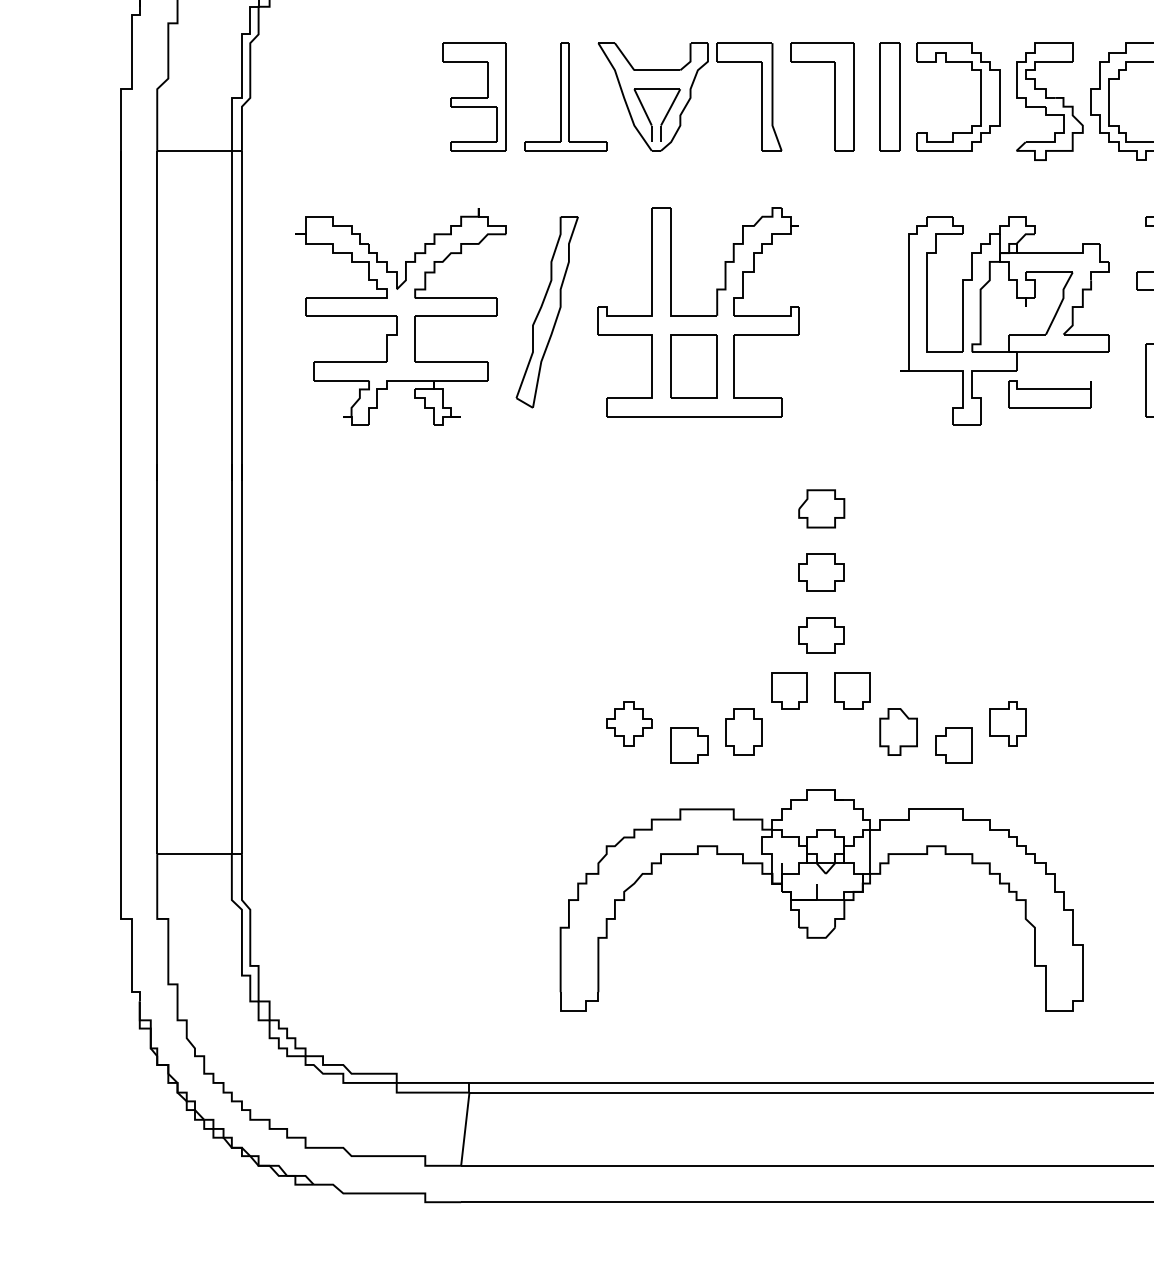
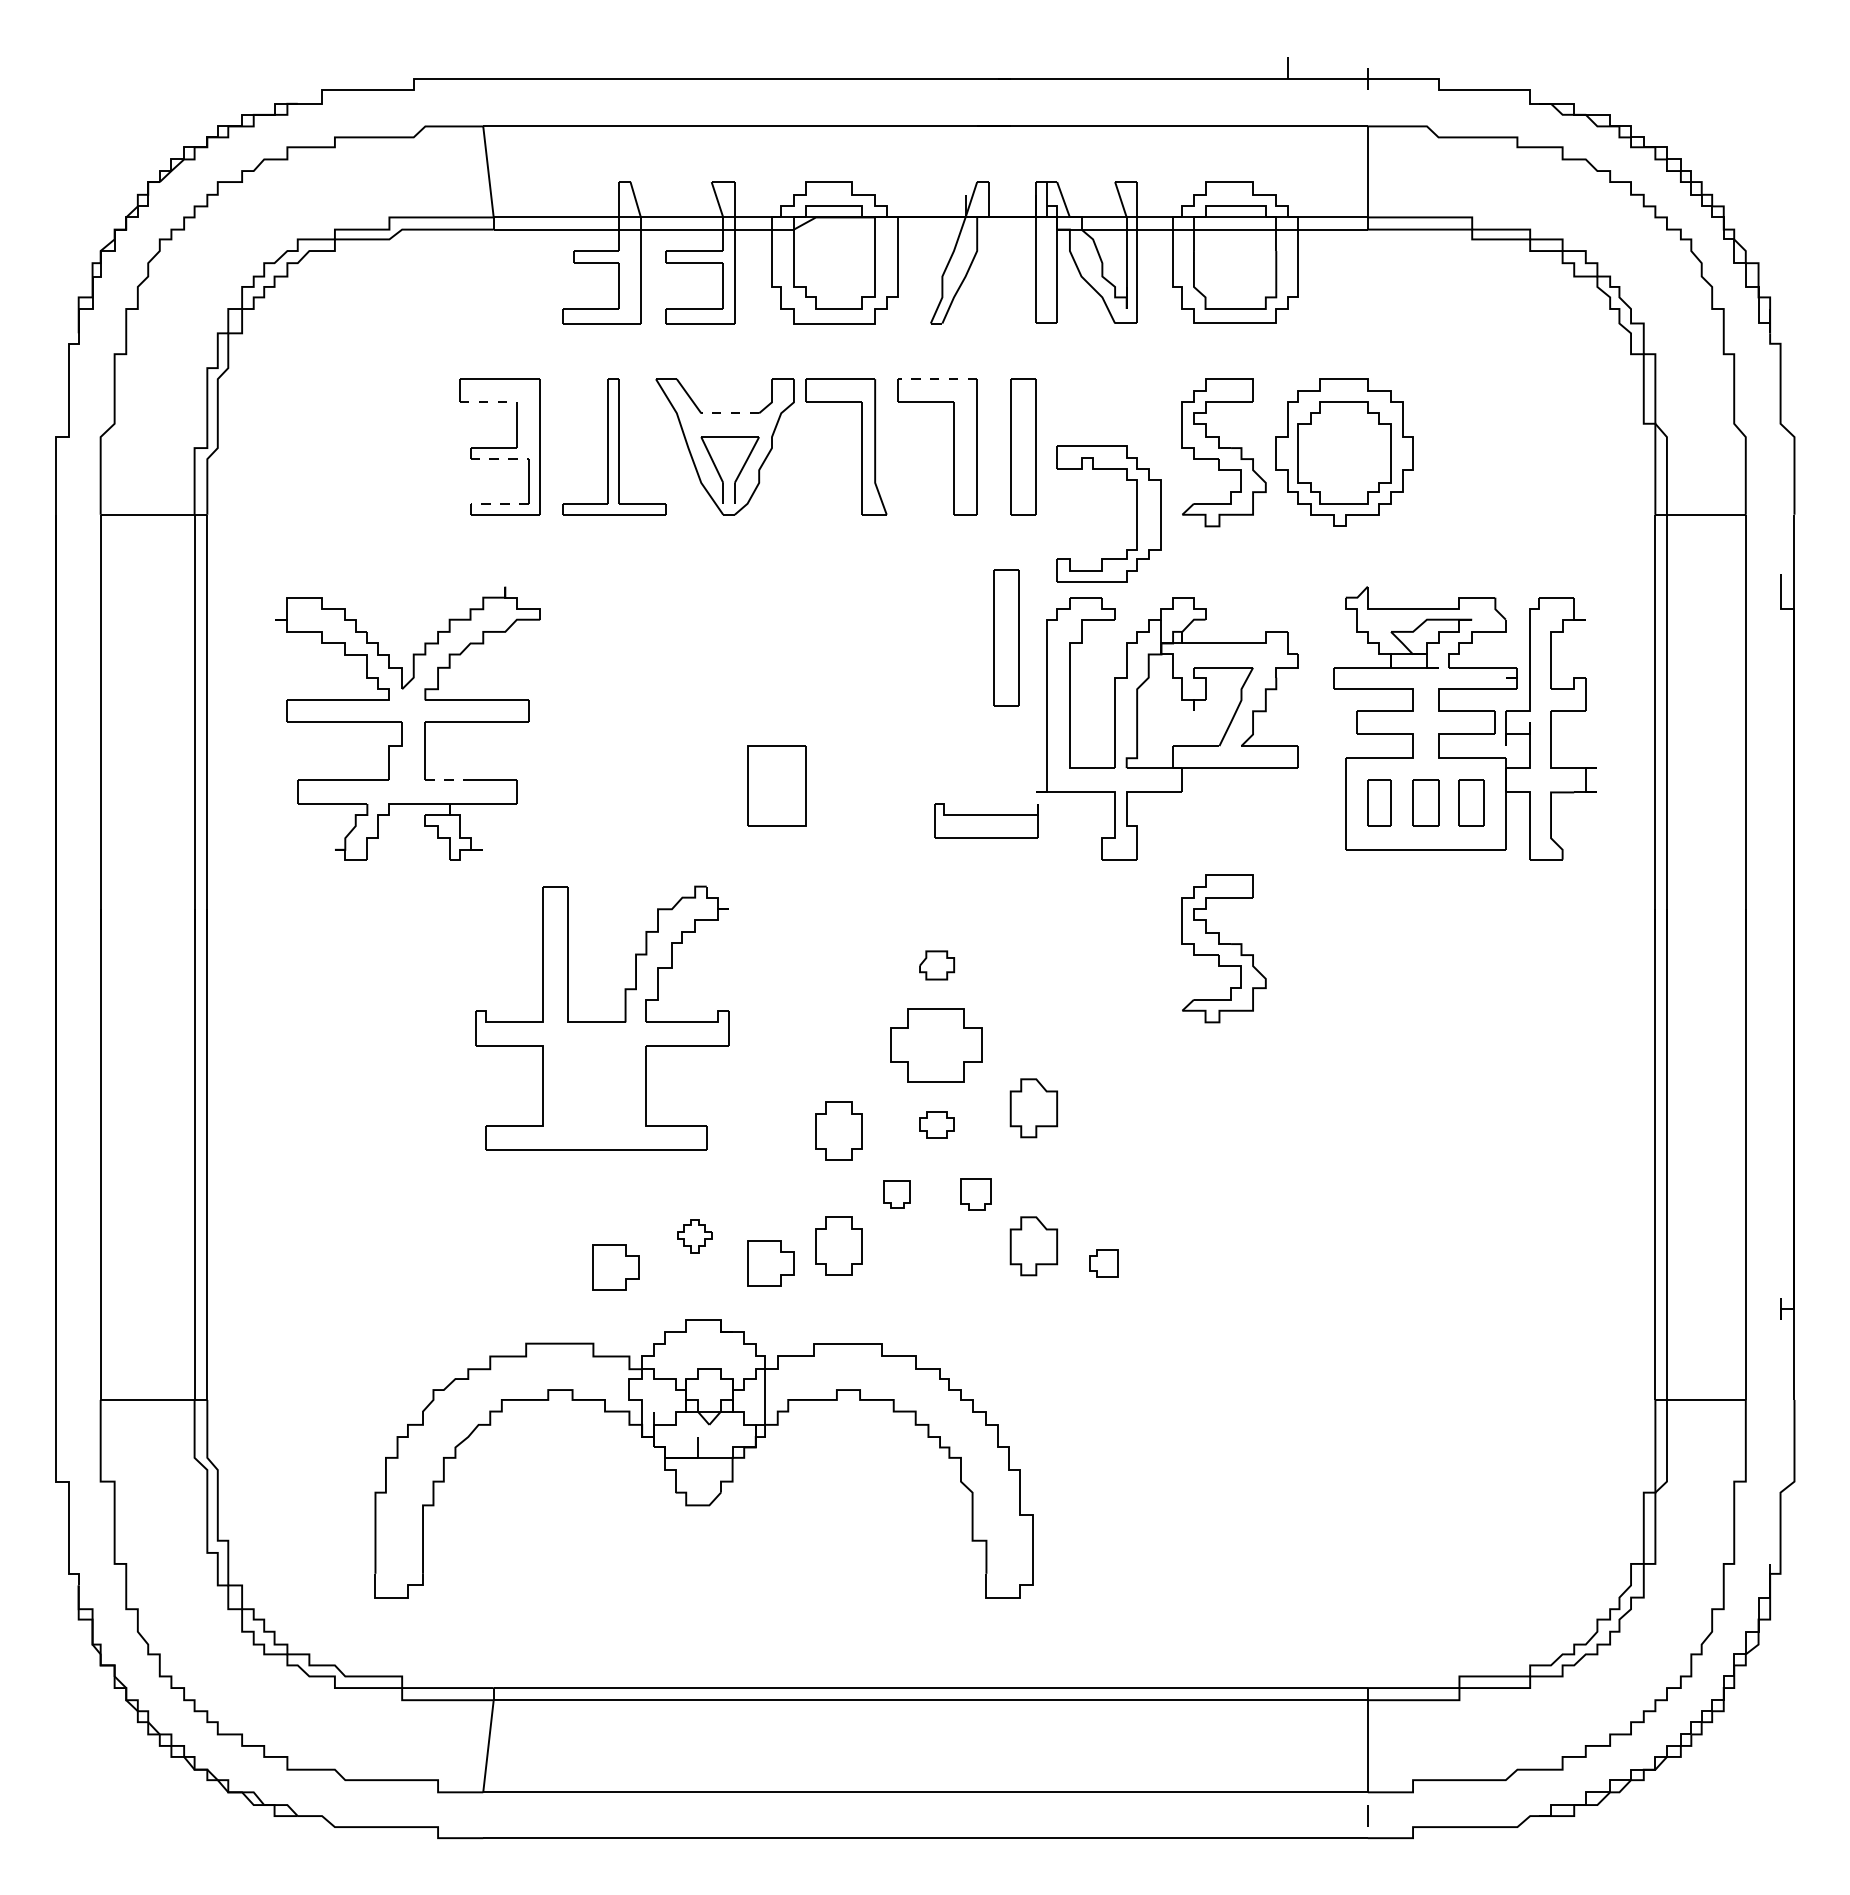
line: (822, 43) -> (937, 379), solid -> dashed
line: (465, 61) -> (488, 402), solid -> dashed
line: (656, 70) -> (729, 413), solid -> dashed
part: (980, 96) -> (1136, 513), moved
line: (474, 107) -> (499, 459), solid -> dashed
line: (474, 141) -> (499, 503), solid -> dashed
part: (876, 248) -> (1006, 637), added
part: (547, 311) -> (591, 717), removed
part: (698, 311) -> (602, 1017), moved
line: (433, 362) -> (448, 780), solid -> dashed
part: (1050, 393) -> (986, 820), moved
part: (1049, 495) -> (1223, 948), added
part: (821, 508) -> (936, 965), size x0.6
part: (822, 572) -> (937, 1045), size x1.6
part: (898, 622) -> (1033, 1108), added
part: (822, 635) -> (937, 1124), size x0.6
part: (743, 640) -> (838, 1130), added
part: (789, 690) -> (896, 1194), size x0.6
part: (852, 690) -> (975, 1194), size x0.7
part: (628, 724) -> (694, 1236), size x0.6
part: (1007, 724) -> (1171, 1236), removed
part: (953, 745) -> (1103, 1263), size x0.6
part: (566, 748) -> (615, 1267), added
part: (821, 900) -> (703, 1458), moved

